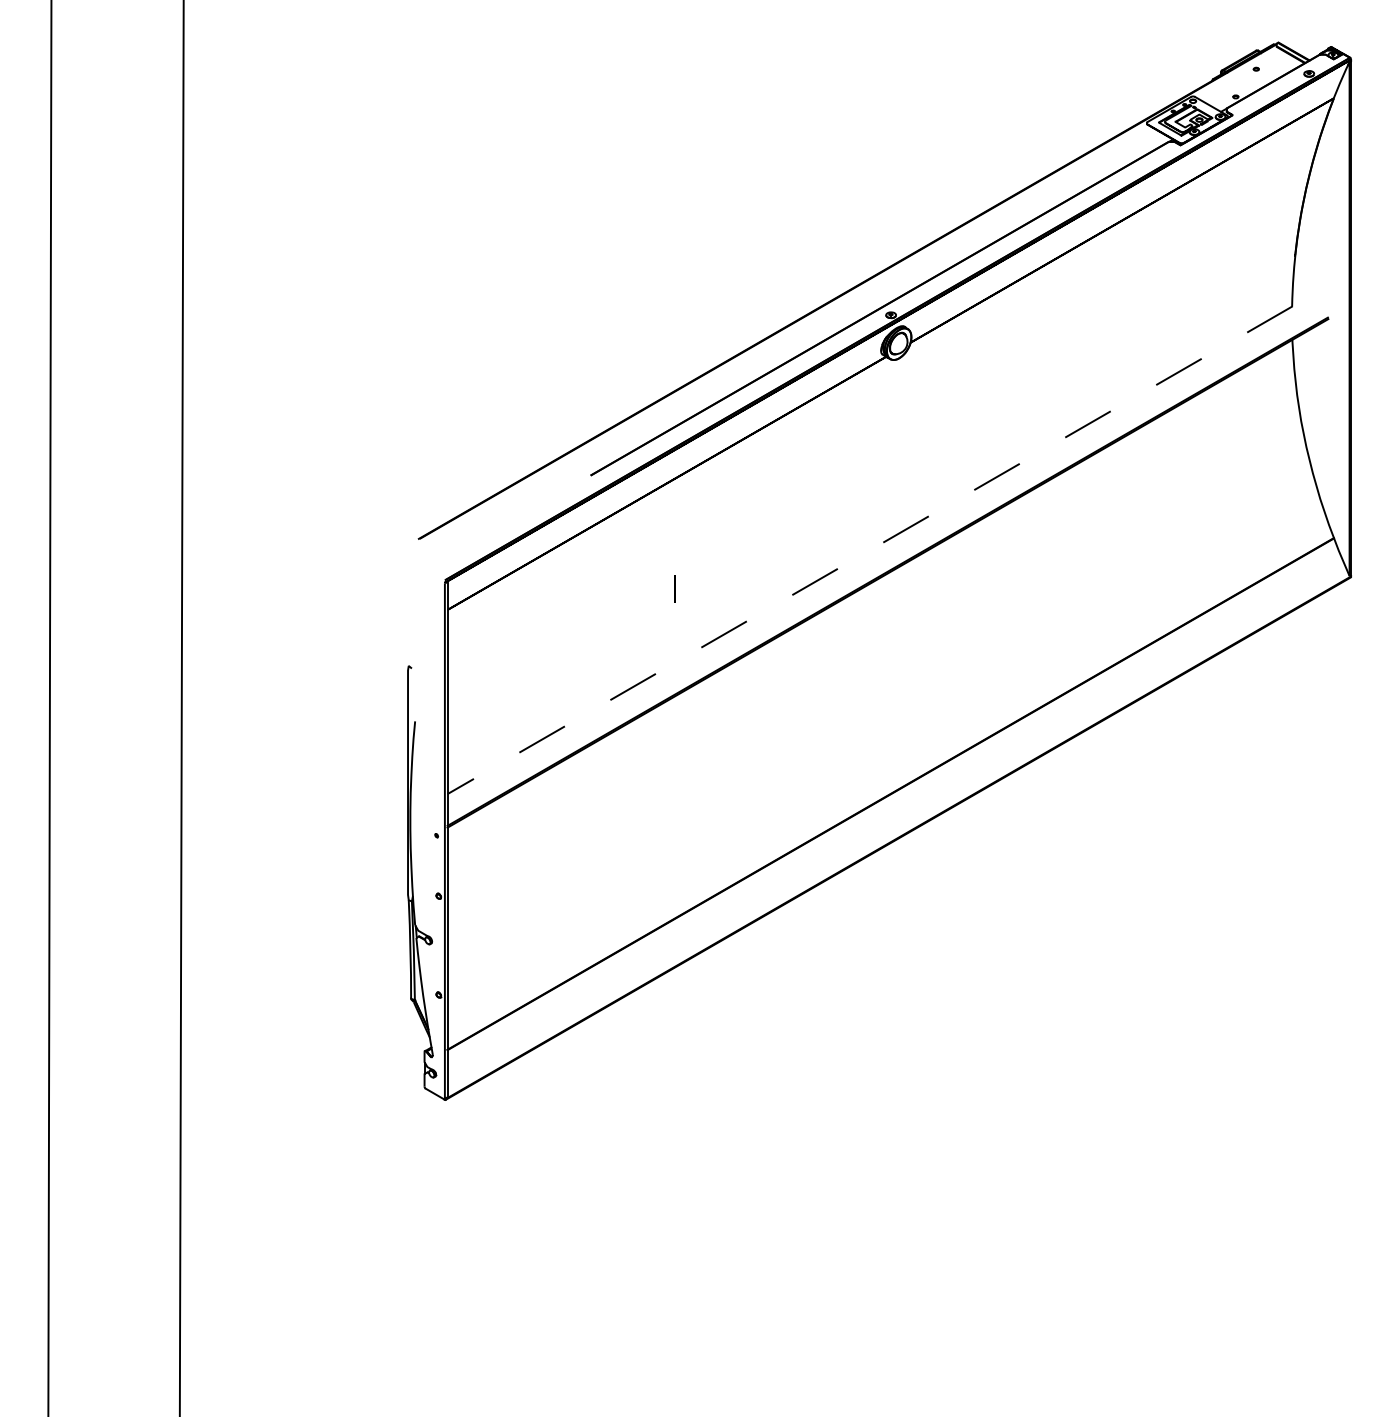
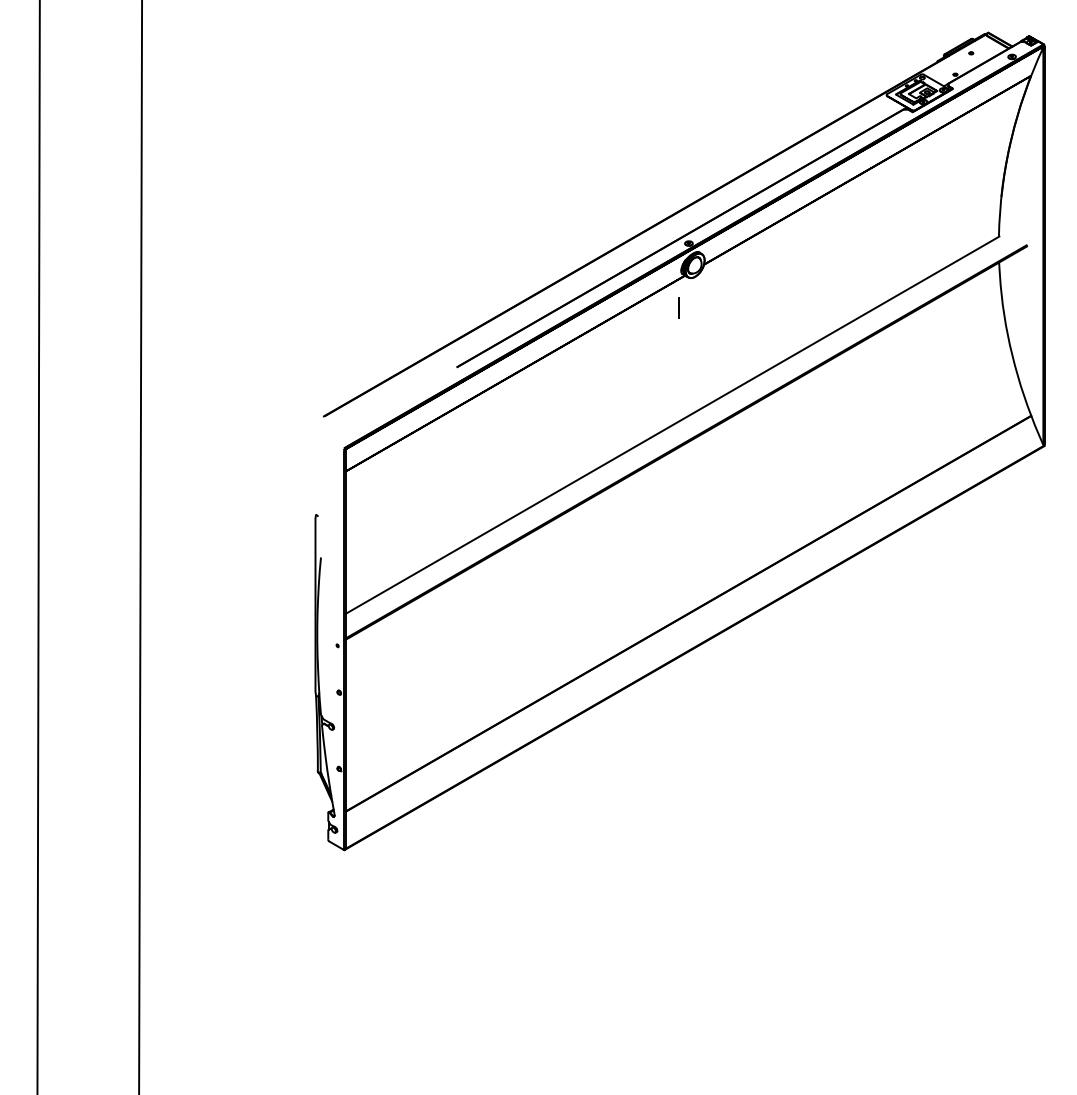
line: (869, 550) -> (672, 425), dashed -> solid
line: (674, 588) -> (678, 307), moved

